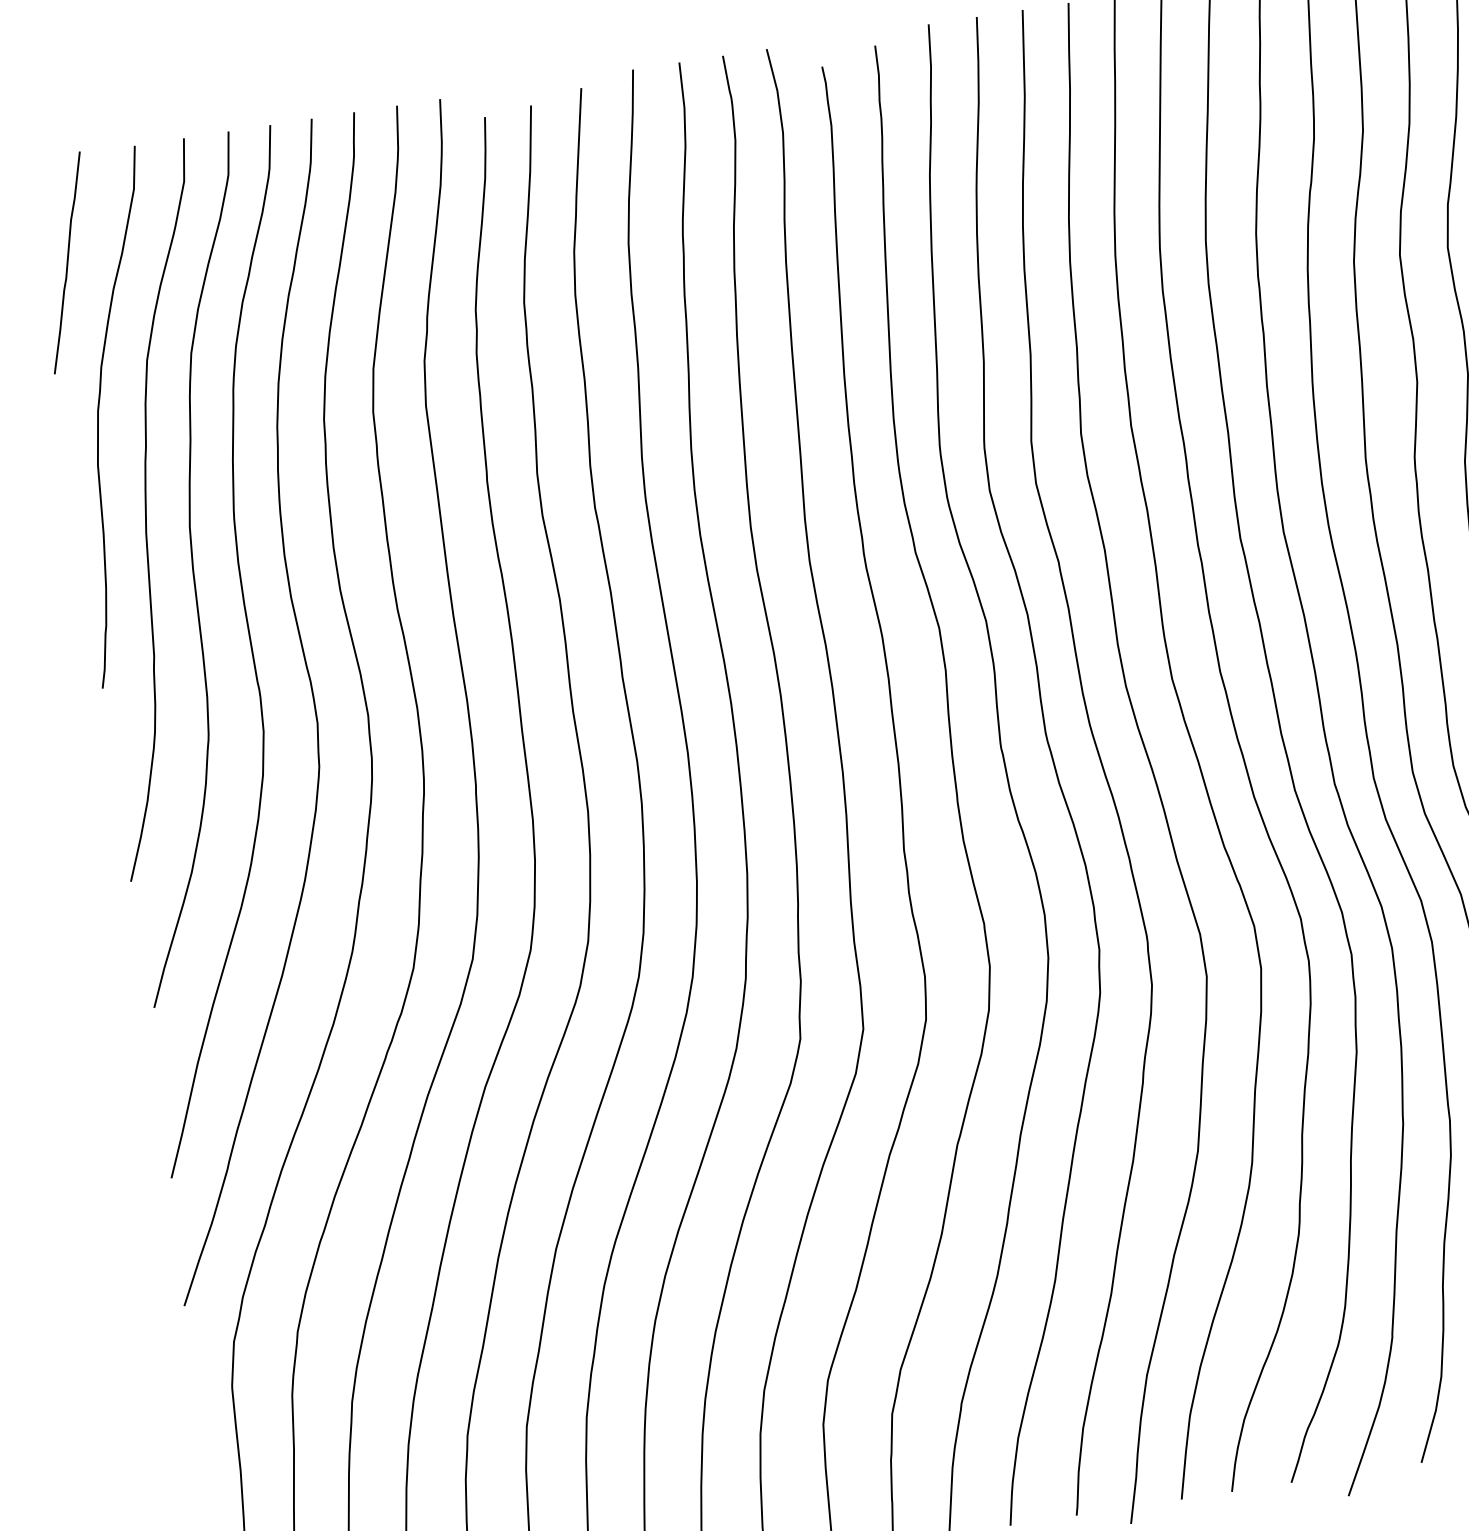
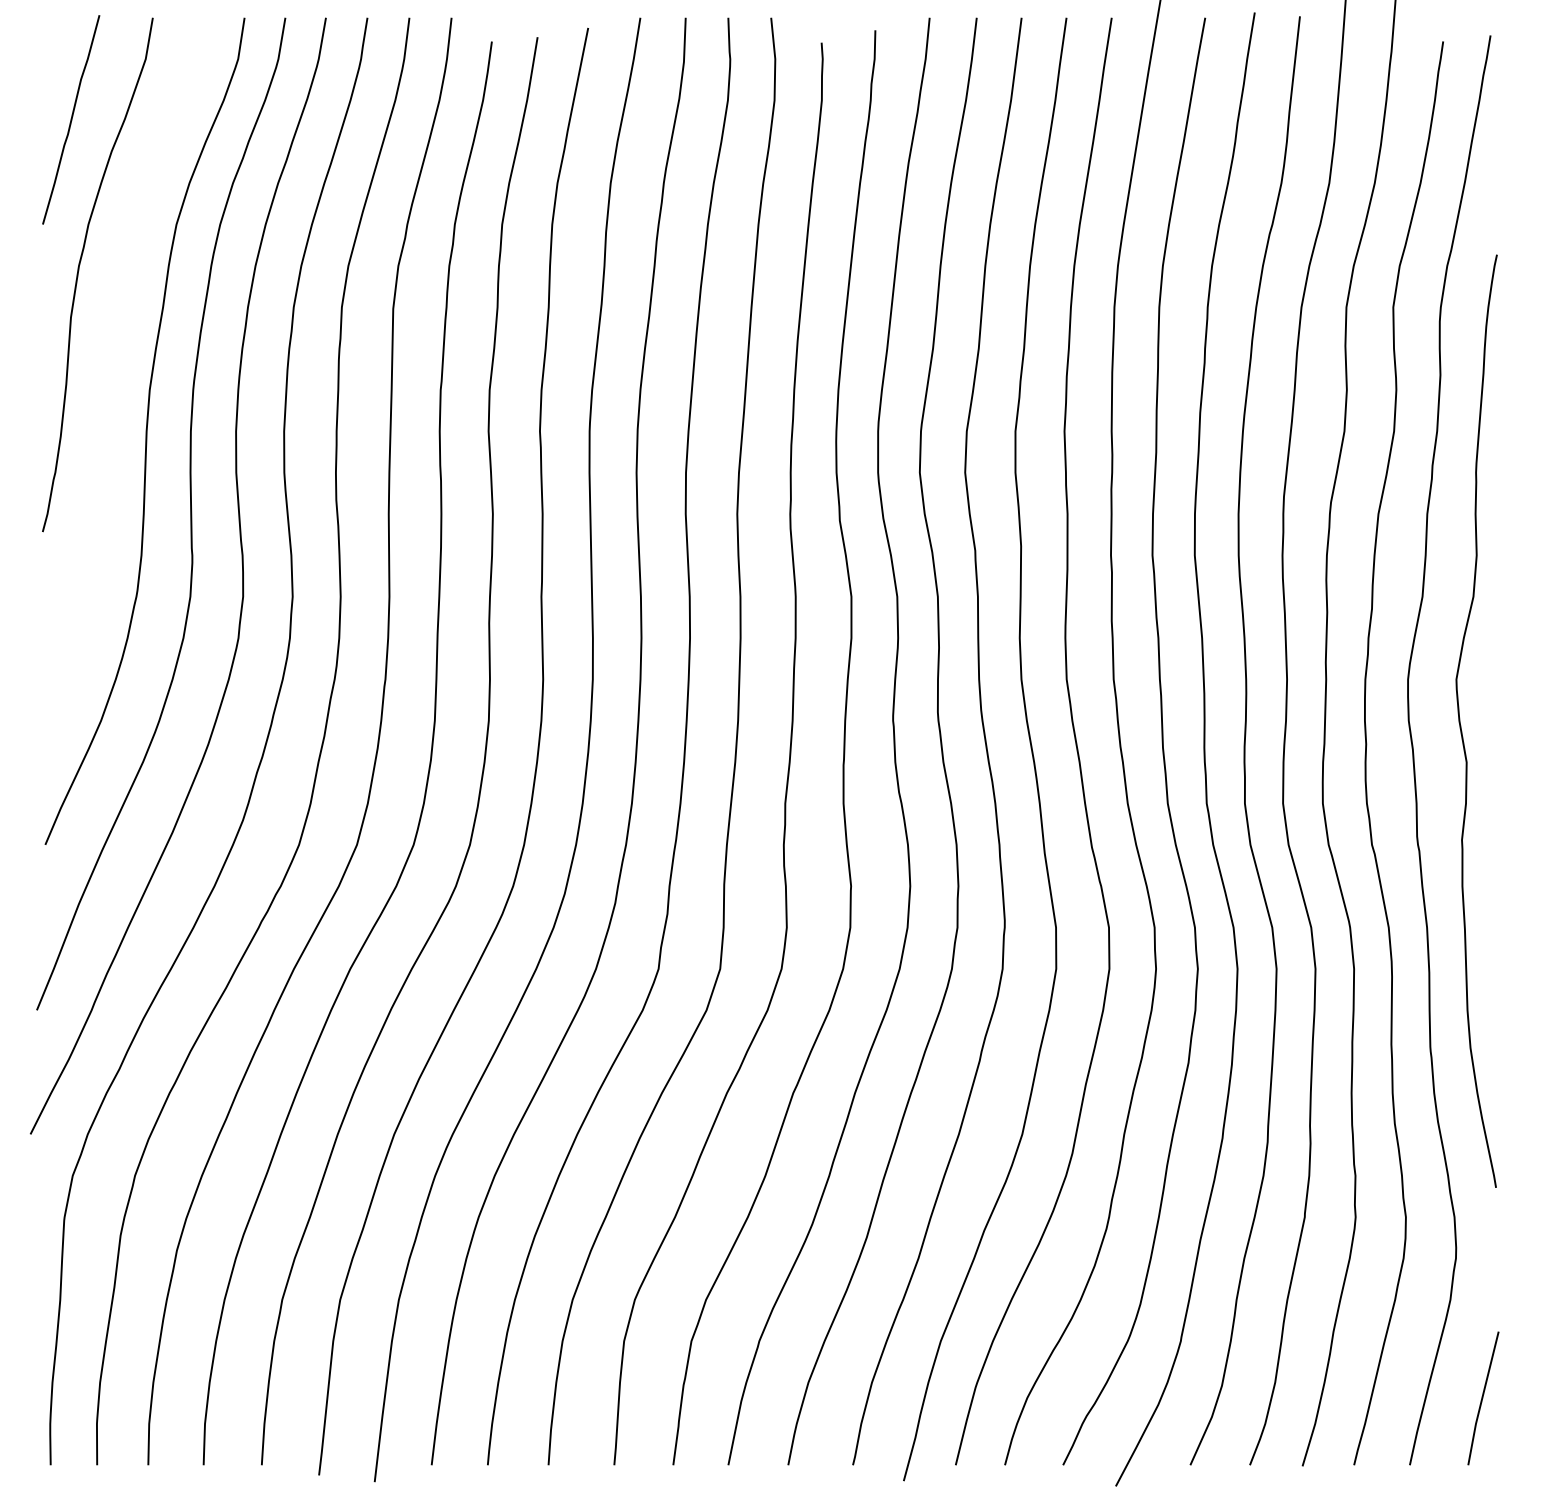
curve: (147, 509) -> (111, 367), removed

